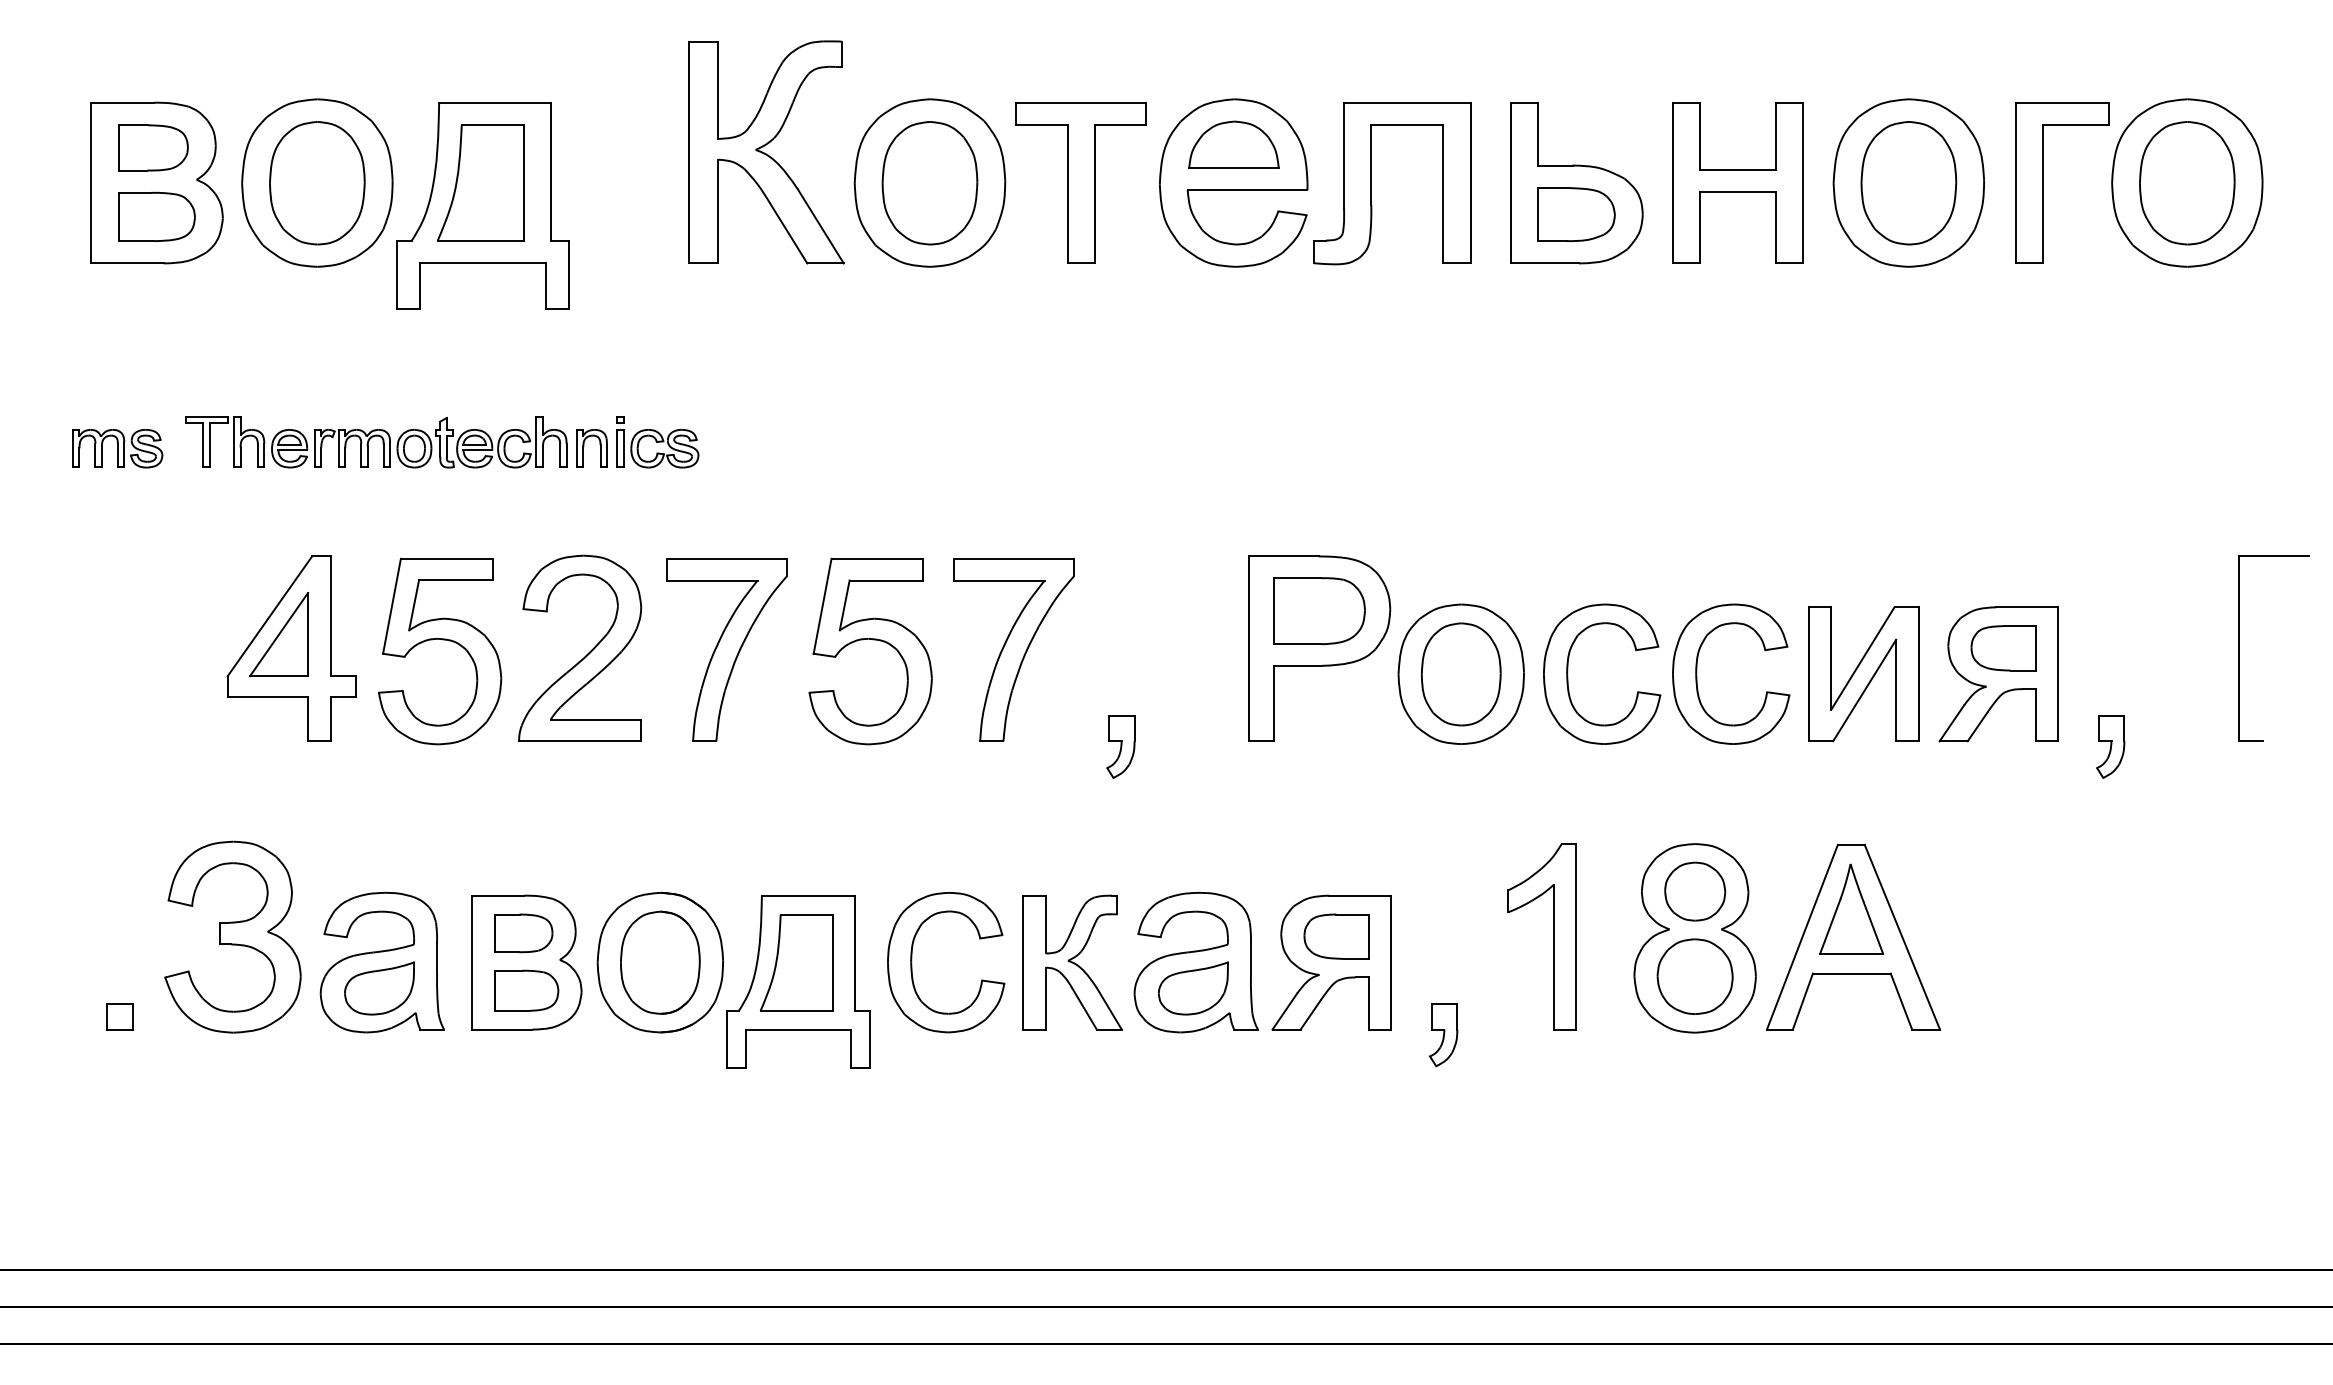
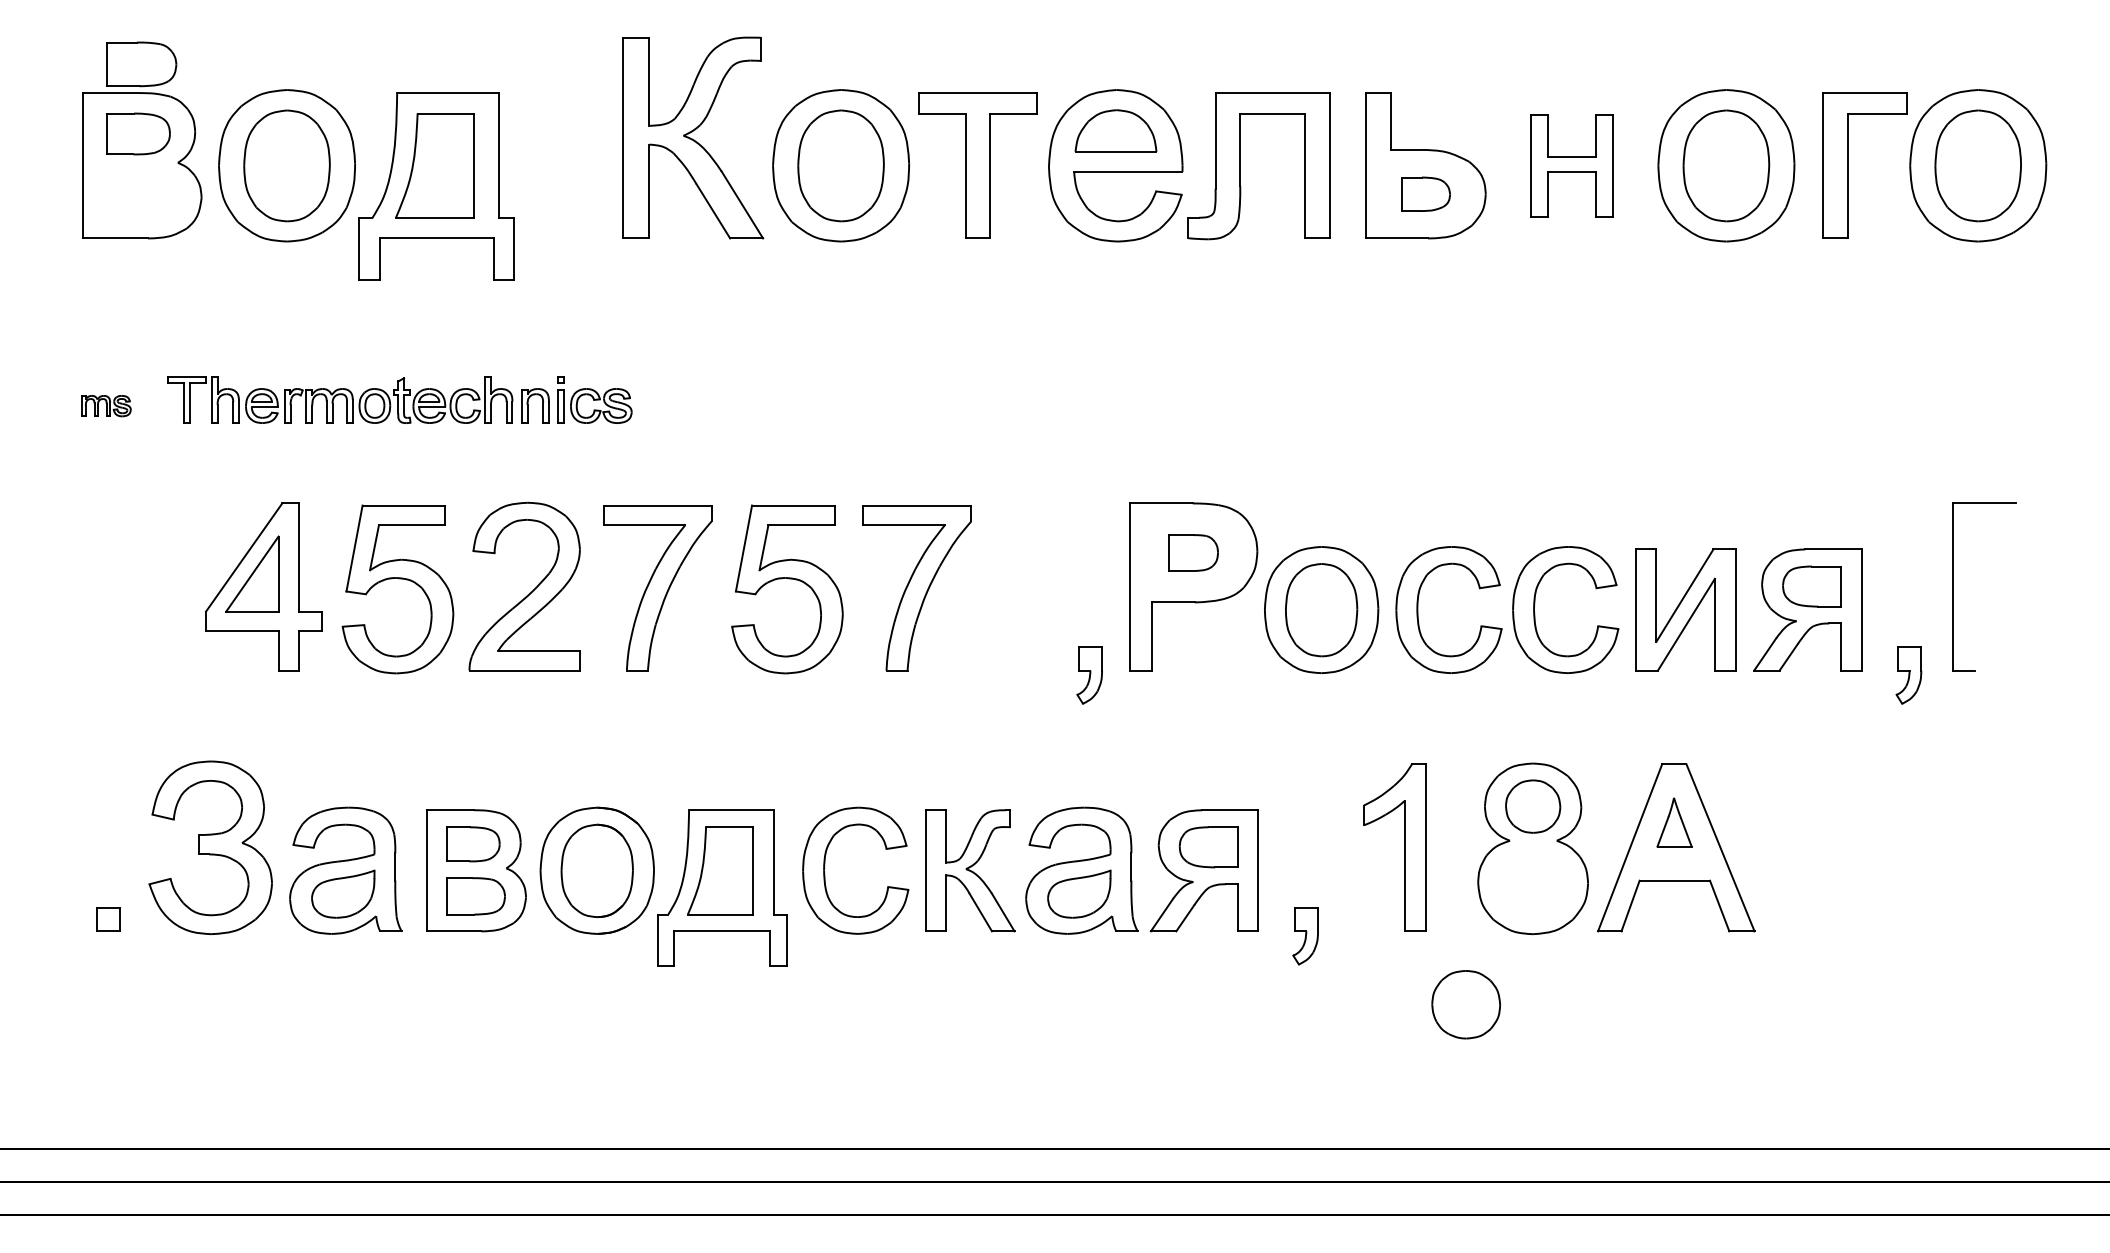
part: (1737, 182) -> (1571, 165), size x0.7
part: (1576, 214) -> (1425, 194), size x0.7
part: (156, 216) -> (141, 63), moved
part: (117, 448) -> (106, 405), size x0.6
part: (1319, 611) -> (1193, 553), size x0.6
part: (2239, 648) -> (1953, 586), moved
part: (1120, 746) -> (1089, 675), moved
part: (1851, 908) -> (1674, 821), size x0.6
part: (1694, 976) -> (1465, 1004), moved

